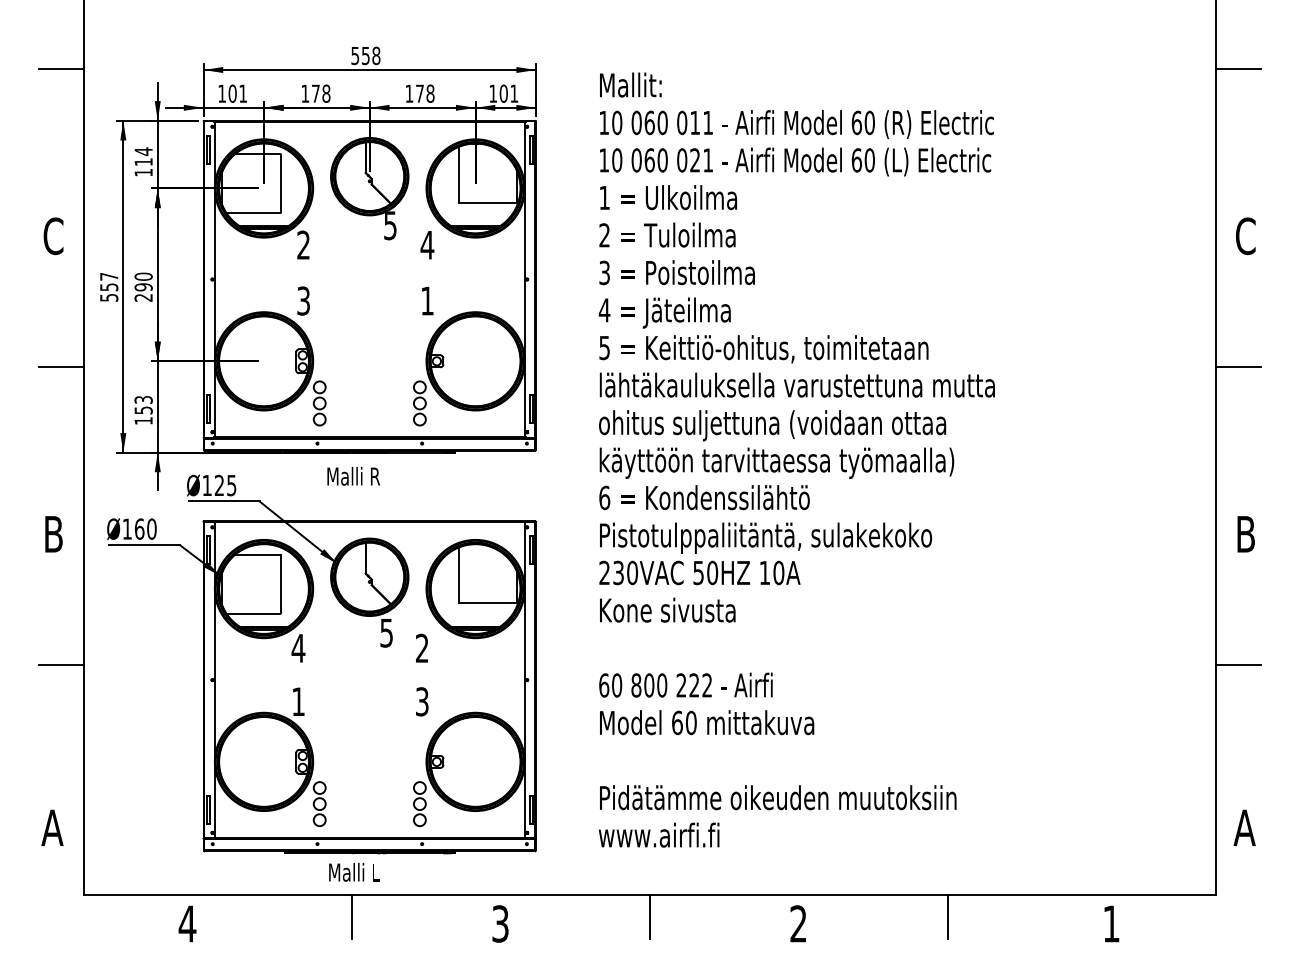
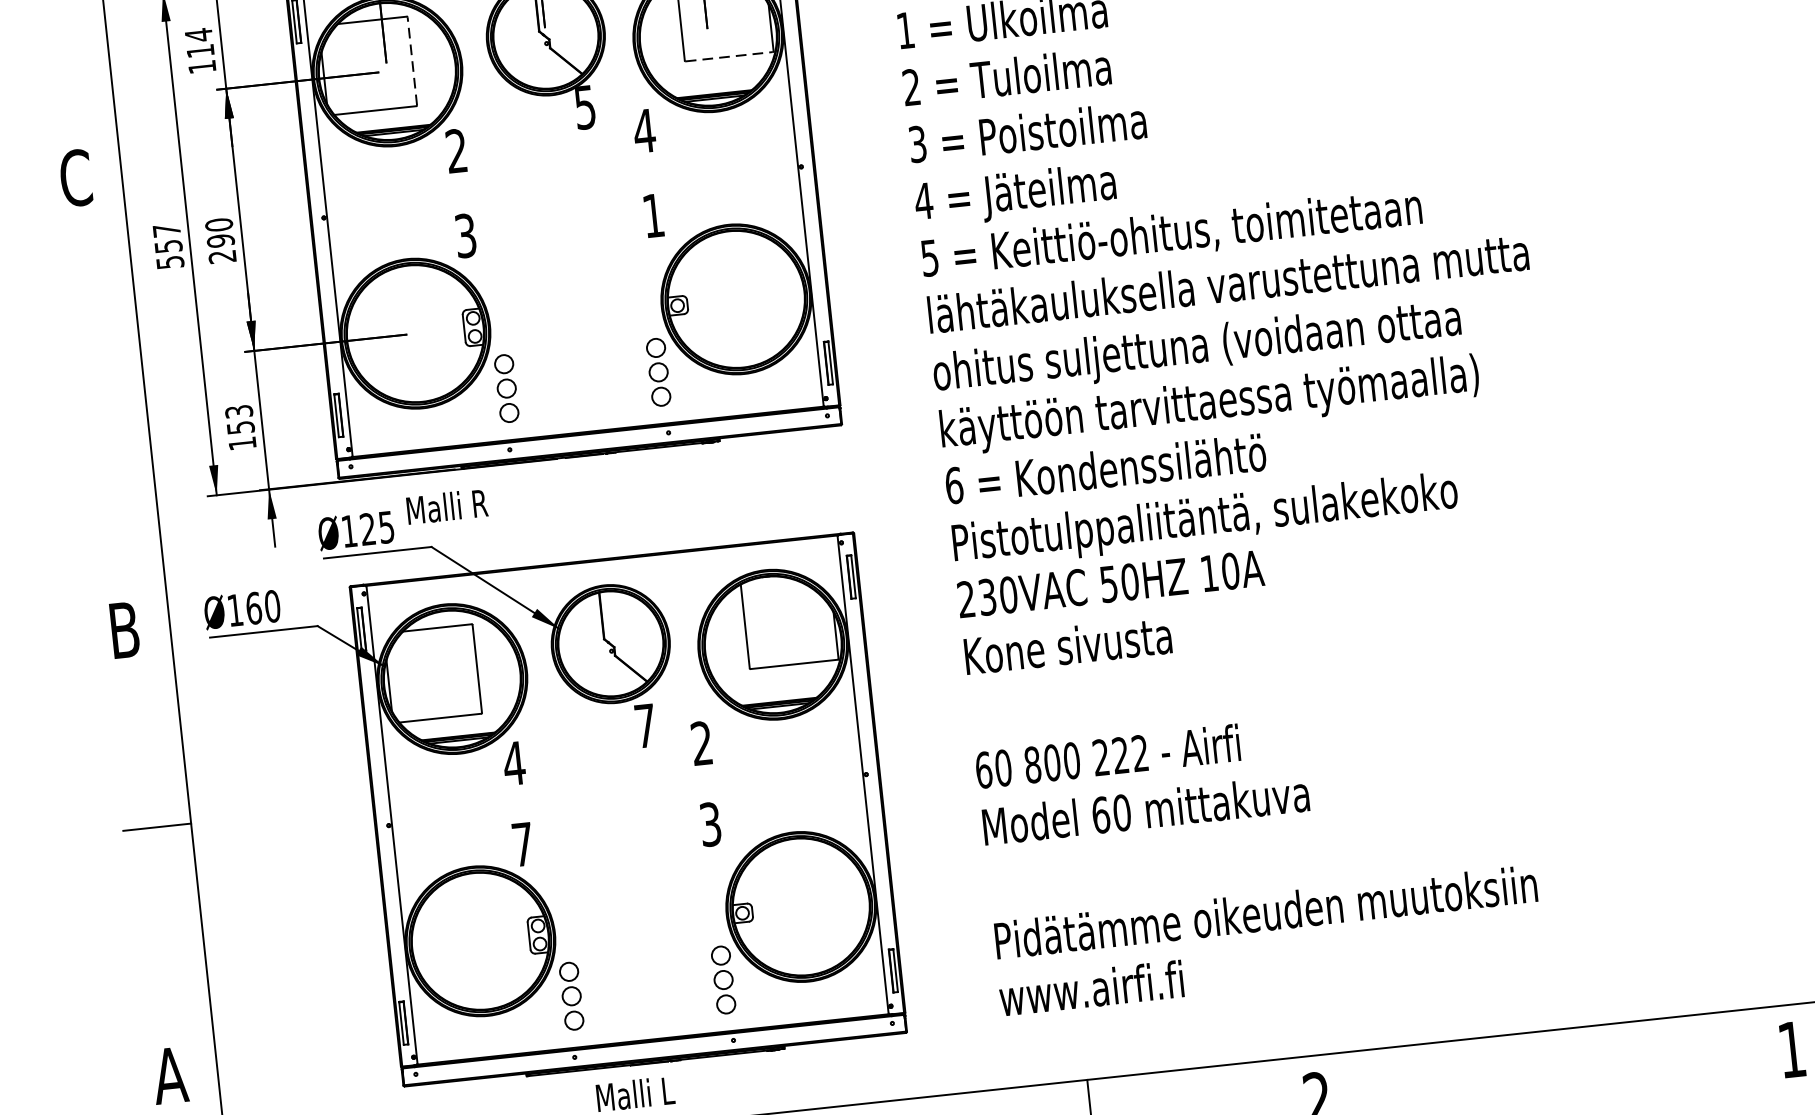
line: (281, 183) -> (413, 61), solid -> dashed
line: (487, 202) -> (728, 56), solid -> dashed
line: (60, 367) -> (107, 376), removed
text: (353, 475) -> (446, 505), moved
text: (386, 633) -> (645, 726), 5 -> 7
text: (298, 701) -> (522, 844), 1 -> 7
line: (948, 916) -> (1543, 1064), removed

